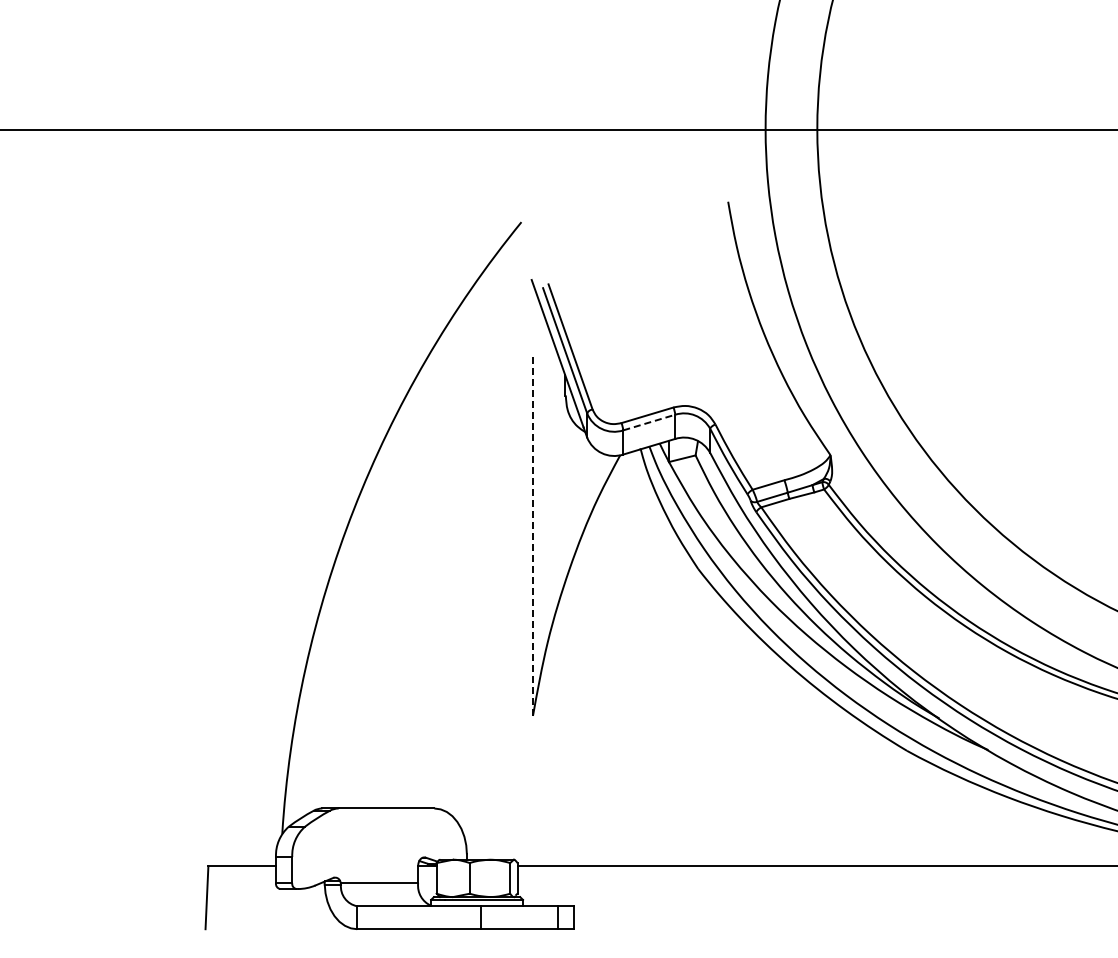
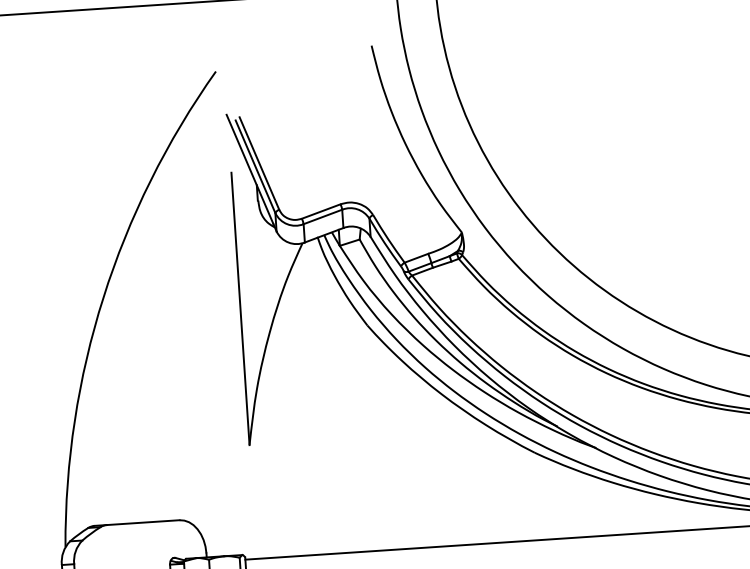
line: (649, 422) -> (323, 216), dashed -> solid
line: (532, 536) -> (240, 309), dashed -> solid

